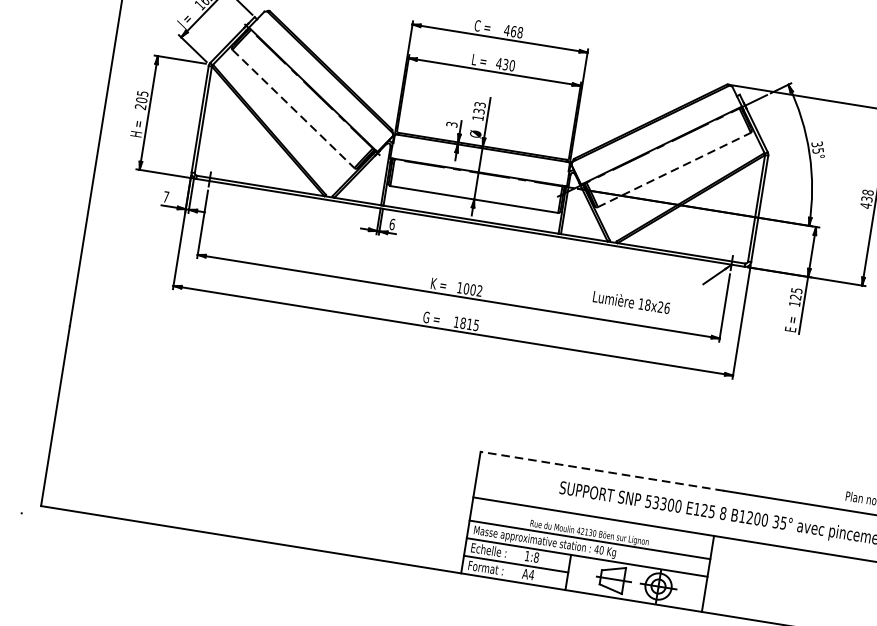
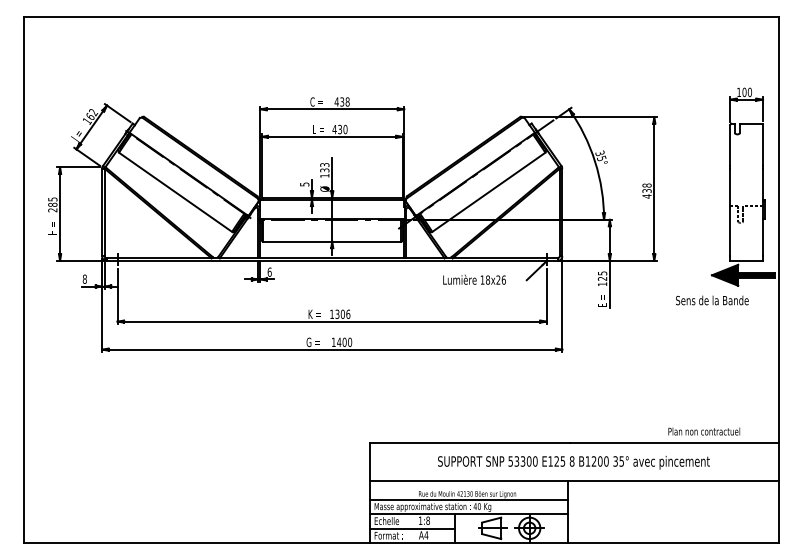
text: (514, 31) -> (342, 101), 468 -> 438
text: (141, 99) -> (52, 204), 205 -> 285
line: (294, 109) -> (176, 192), dashed -> solid
text: (450, 124) -> (303, 184), 3 -> 5
line: (675, 170) -> (489, 192), dashed -> solid
text: (165, 196) -> (84, 278), 7 -> 8
text: (472, 288) -> (342, 313), 1002 -> 1306
text: (631, 301) -> (474, 279), moved
text: (469, 324) -> (344, 342), 1815 -> 1400
line: (601, 471) -> (469, 443), dashed -> solid

